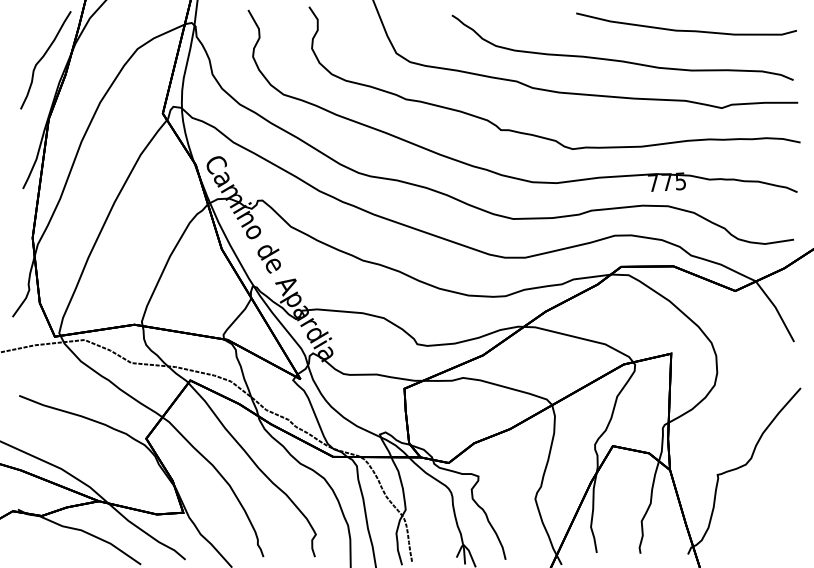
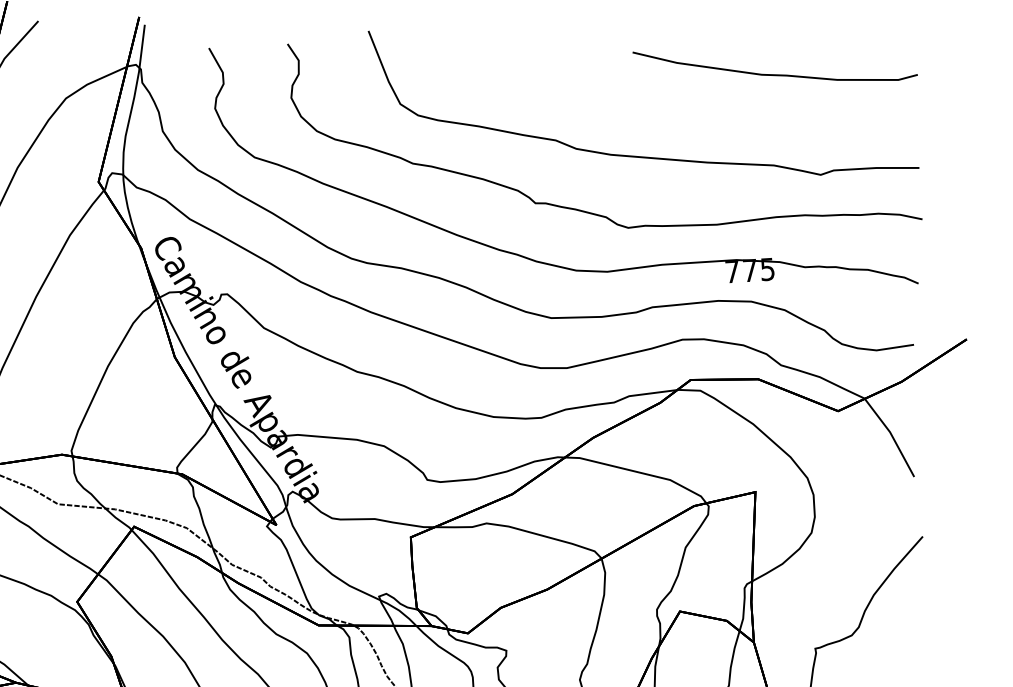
curve: (617, 59) -> (685, 112), removed

